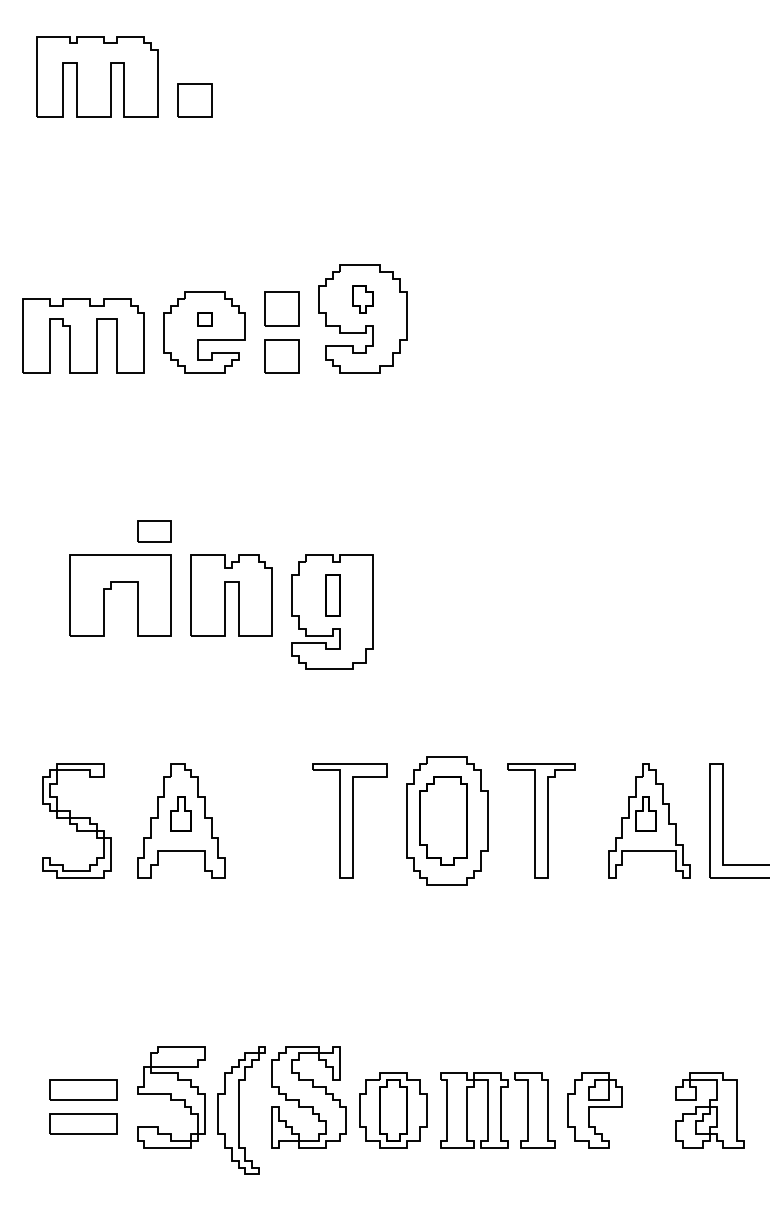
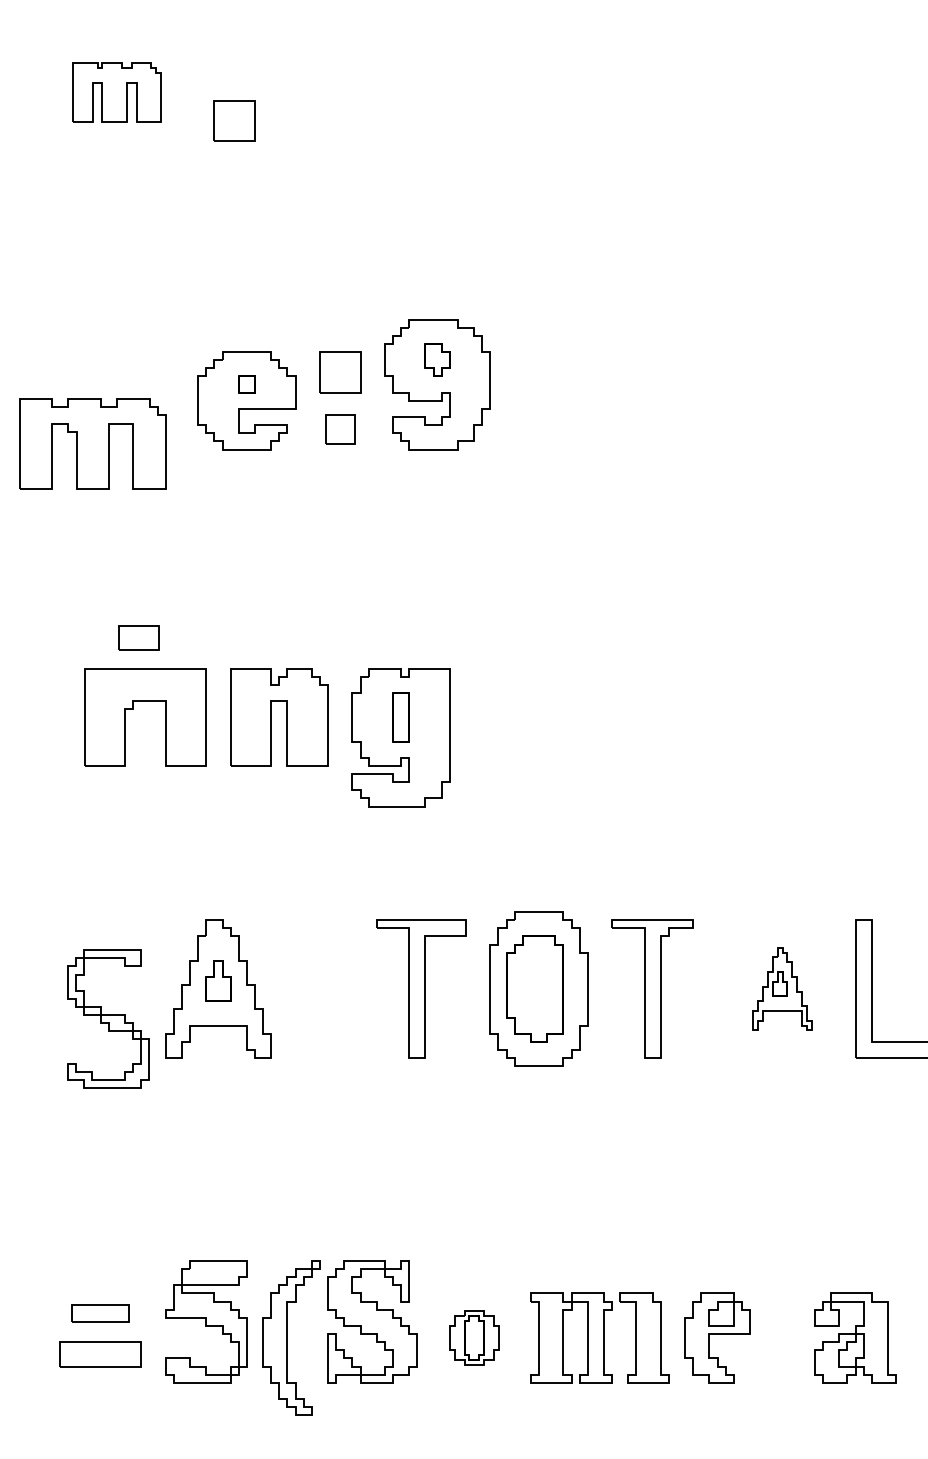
part: (96, 76) -> (116, 92), size x0.6
part: (83, 335) -> (92, 443), moved
part: (282, 356) -> (340, 429), size x0.7
part: (153, 530) -> (138, 637), moved
part: (76, 820) -> (108, 1018), moved
part: (649, 820) -> (782, 988), size x0.6
part: (83, 1090) -> (100, 1313), size x0.7
part: (393, 1109) -> (474, 1337), size x0.6

